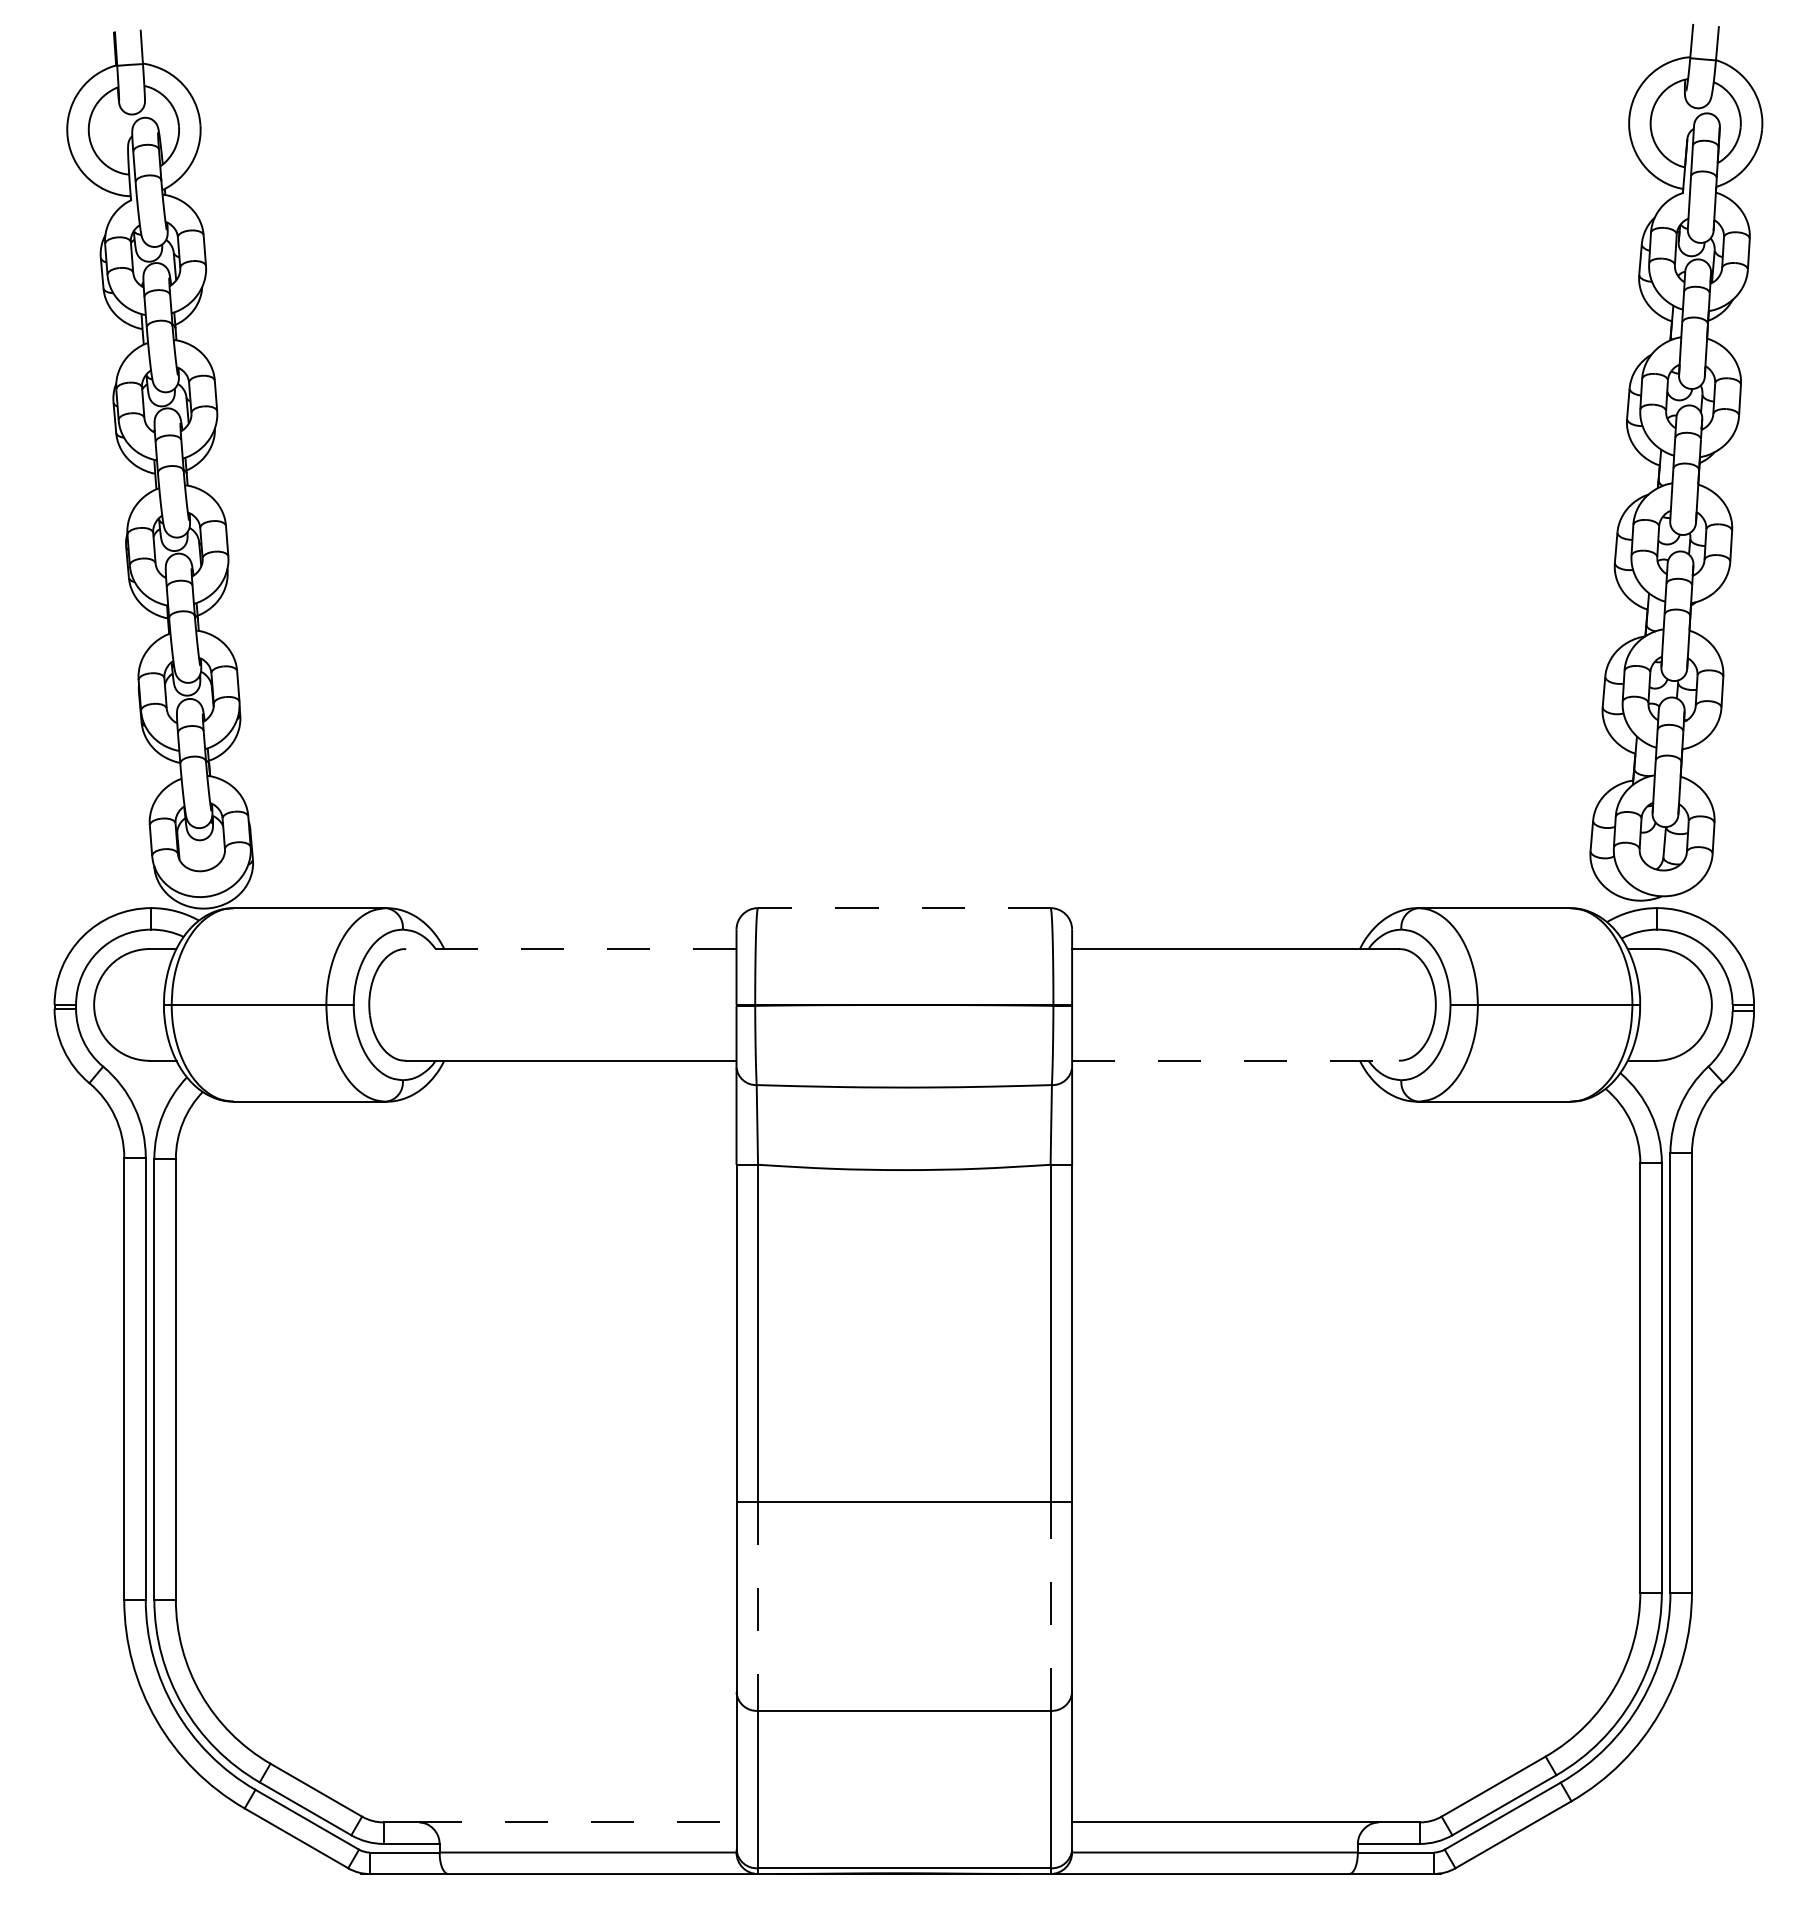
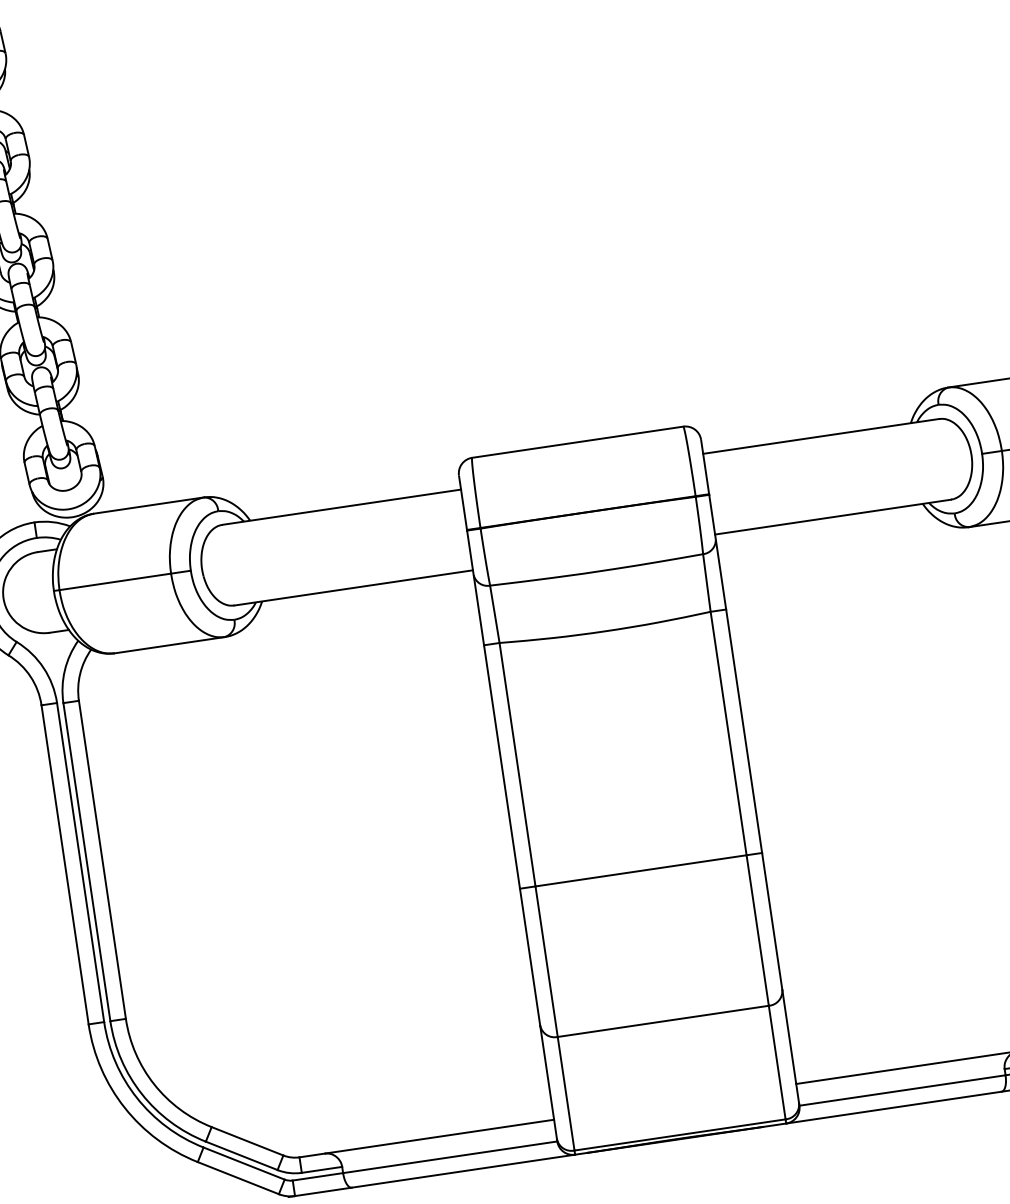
line: (903, 908) -> (577, 442), dashed -> solid
line: (570, 948) -> (341, 506), dashed -> solid
line: (1236, 1060) -> (833, 516), dashed -> solid
line: (1050, 1606) -> (757, 930), dashed -> solid
line: (758, 1607) -> (547, 962), dashed -> solid
line: (577, 1822) -> (439, 1136), dashed -> solid

